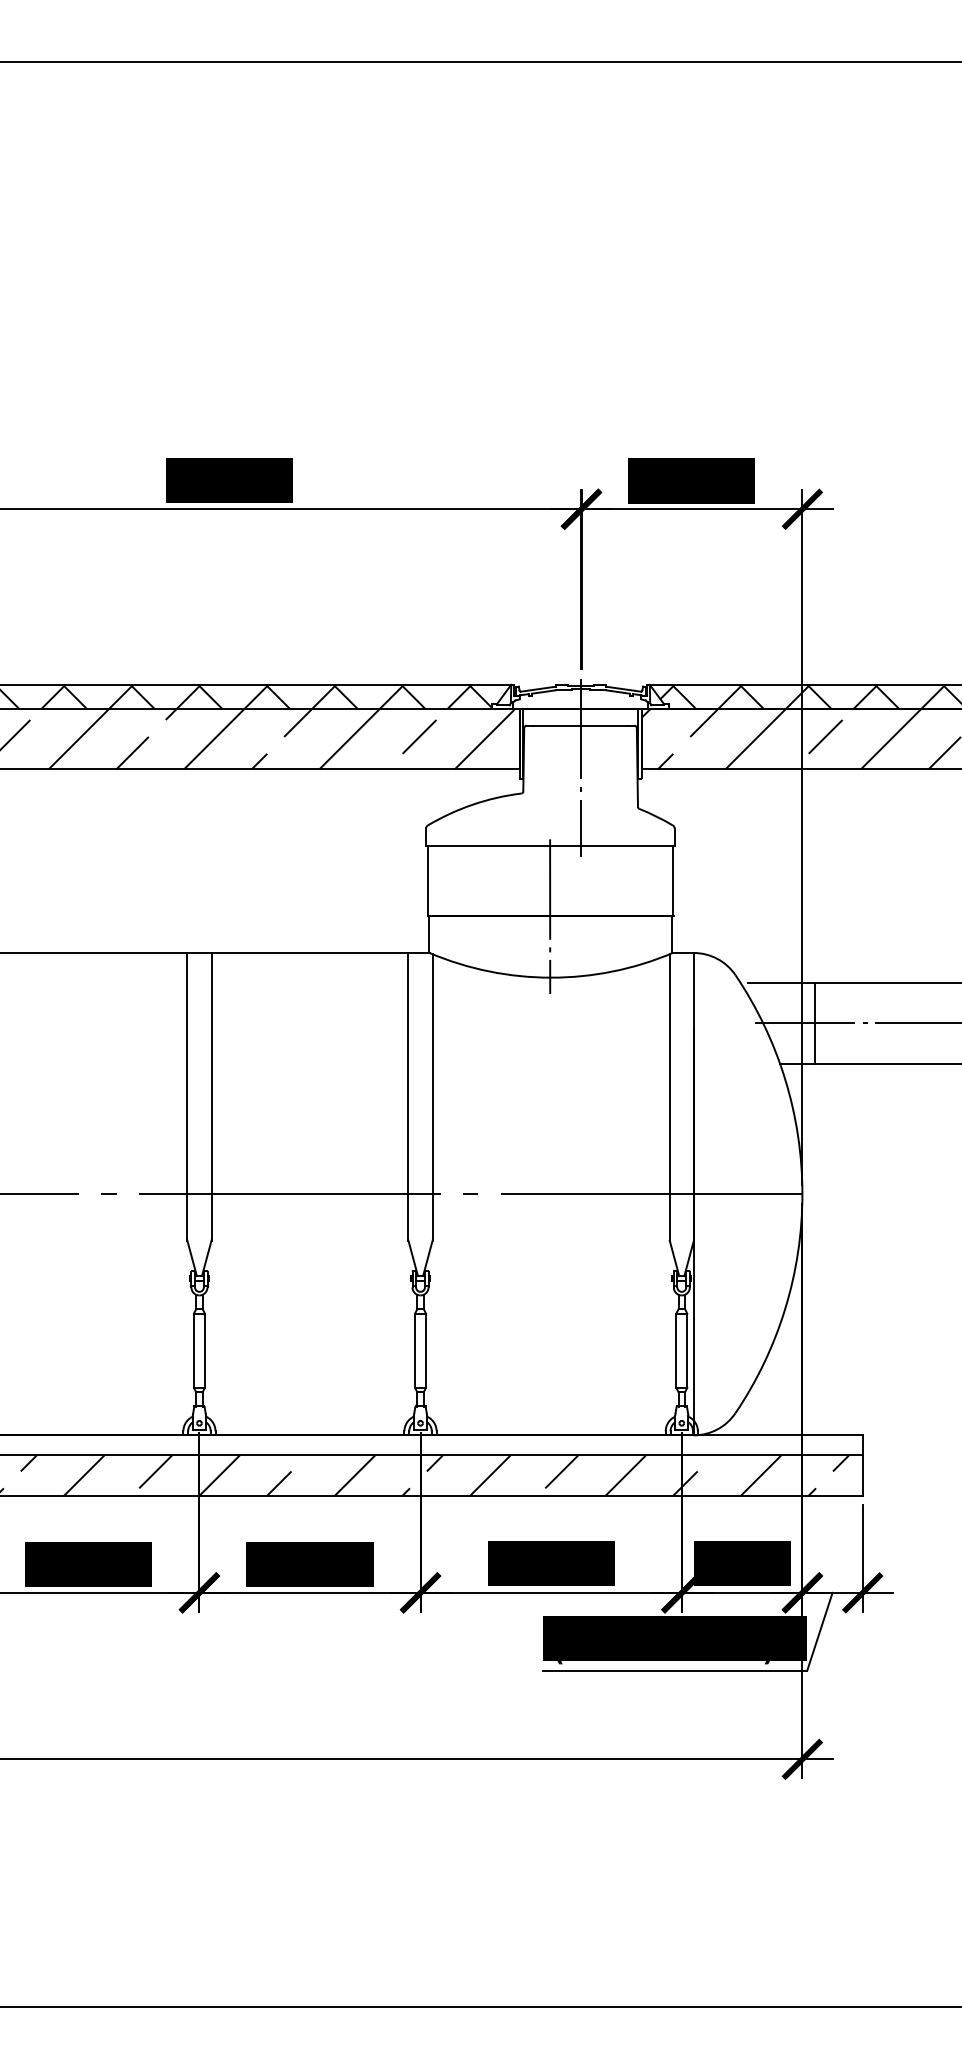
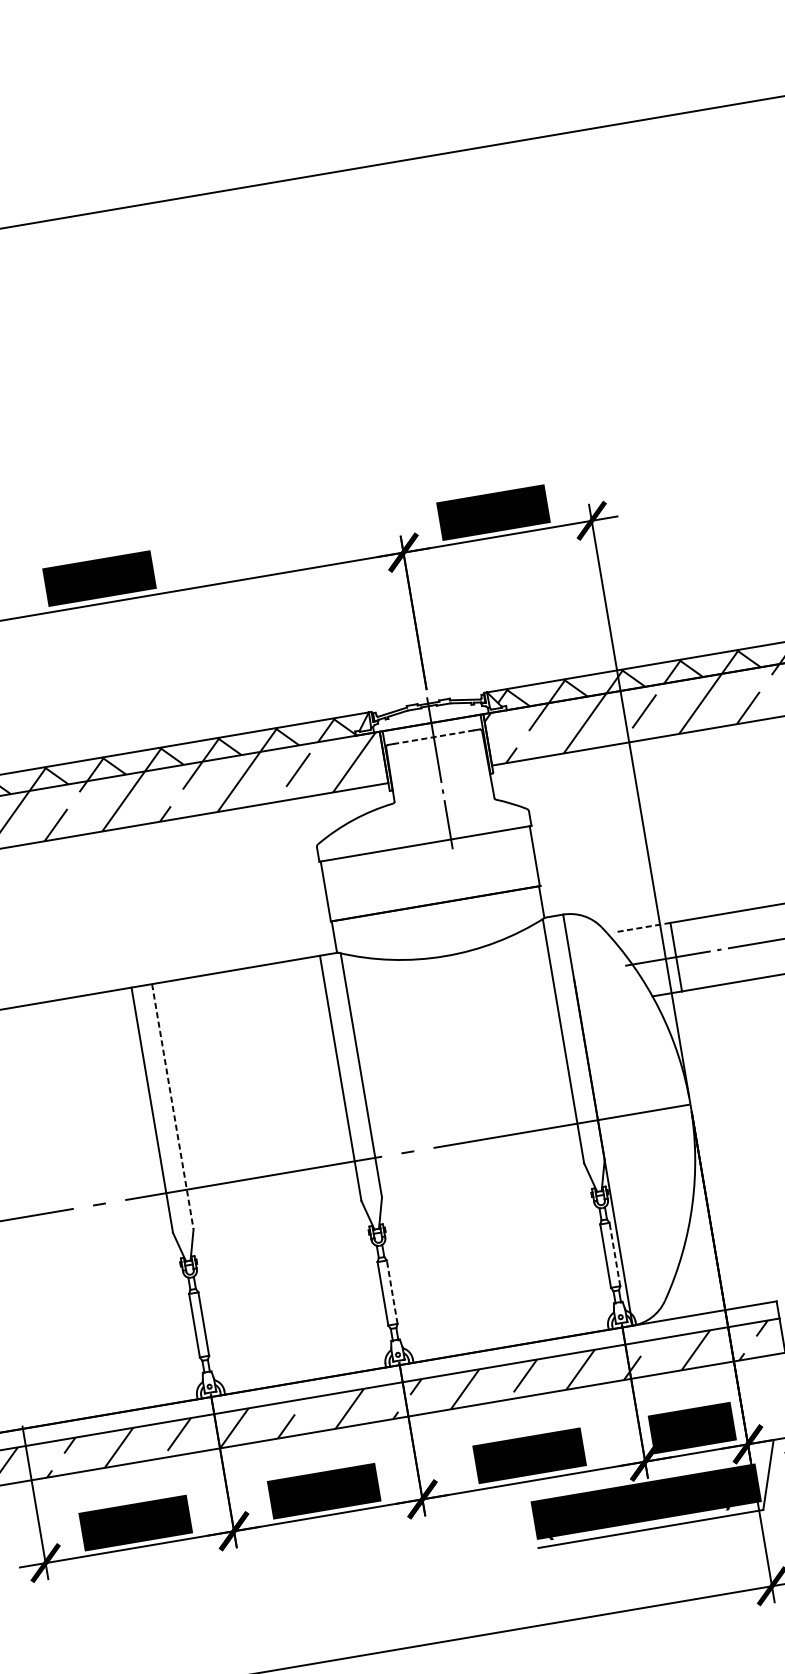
line: (580, 725) -> (433, 737), solid -> dashed
line: (550, 916) -> (435, 904), removed
line: (780, 983) -> (641, 928), solid -> dashed
line: (211, 1096) -> (172, 1106), solid -> dashed
line: (425, 1350) -> (391, 1292), solid -> dashed
line: (687, 1350) -> (615, 1254), solid -> dashed

